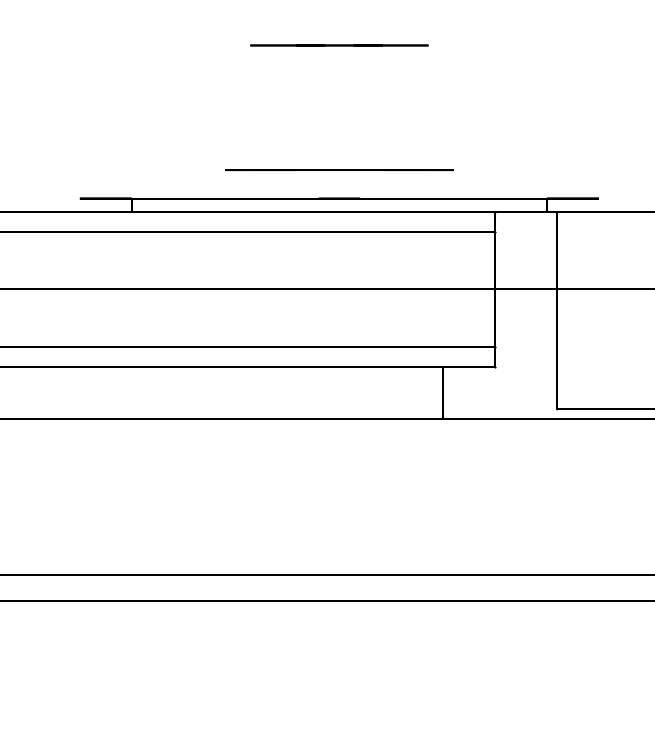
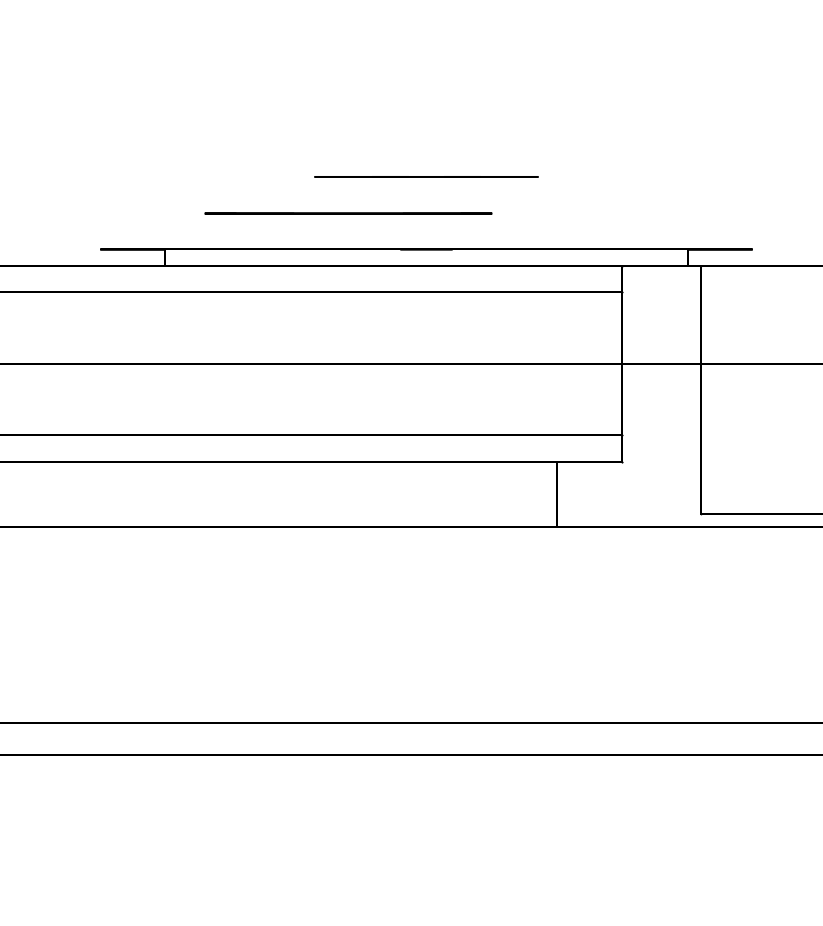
line: (339, 45) -> (426, 176), moved
line: (339, 170) -> (348, 213), moved

